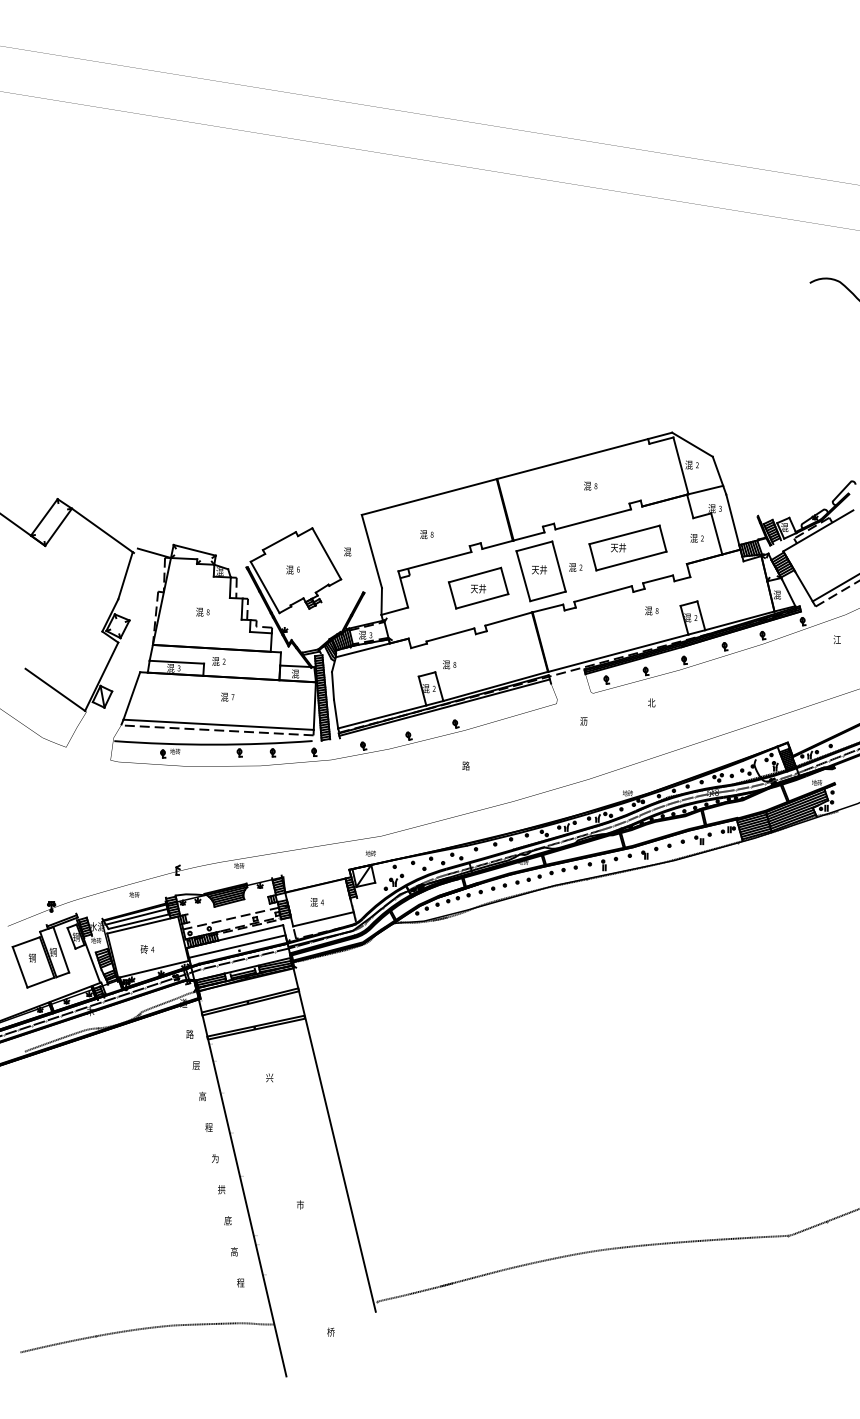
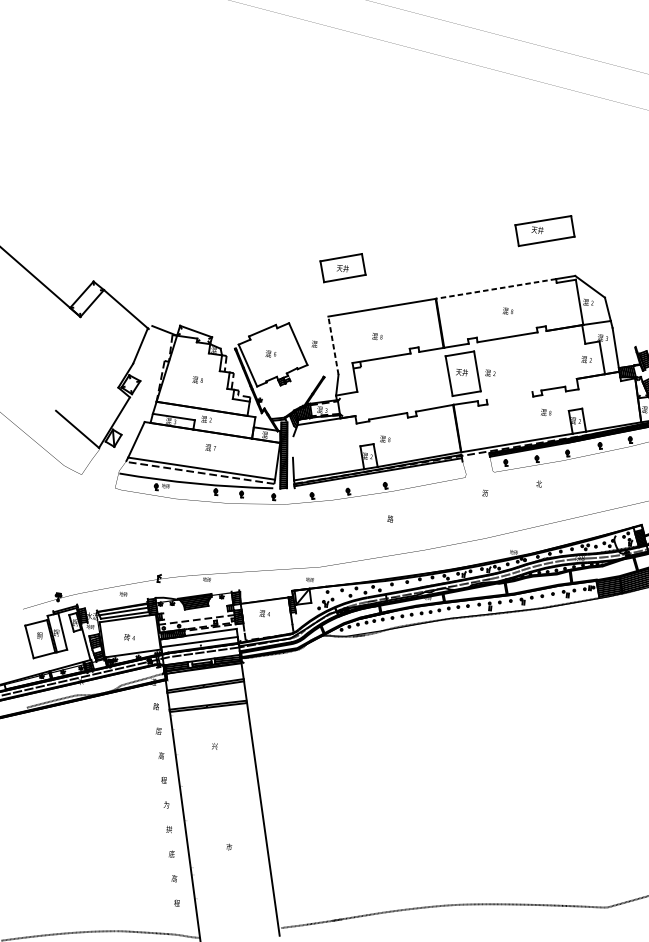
line: (572, 459) -> (495, 289), solid -> dashed
part: (627, 547) -> (544, 230), moved
line: (371, 551) -> (333, 345), solid -> dashed
part: (478, 587) -> (343, 267), moved
line: (602, 593) -> (509, 395), removed
line: (332, 685) -> (292, 446), removed
line: (323, 919) -> (268, 627), removed

